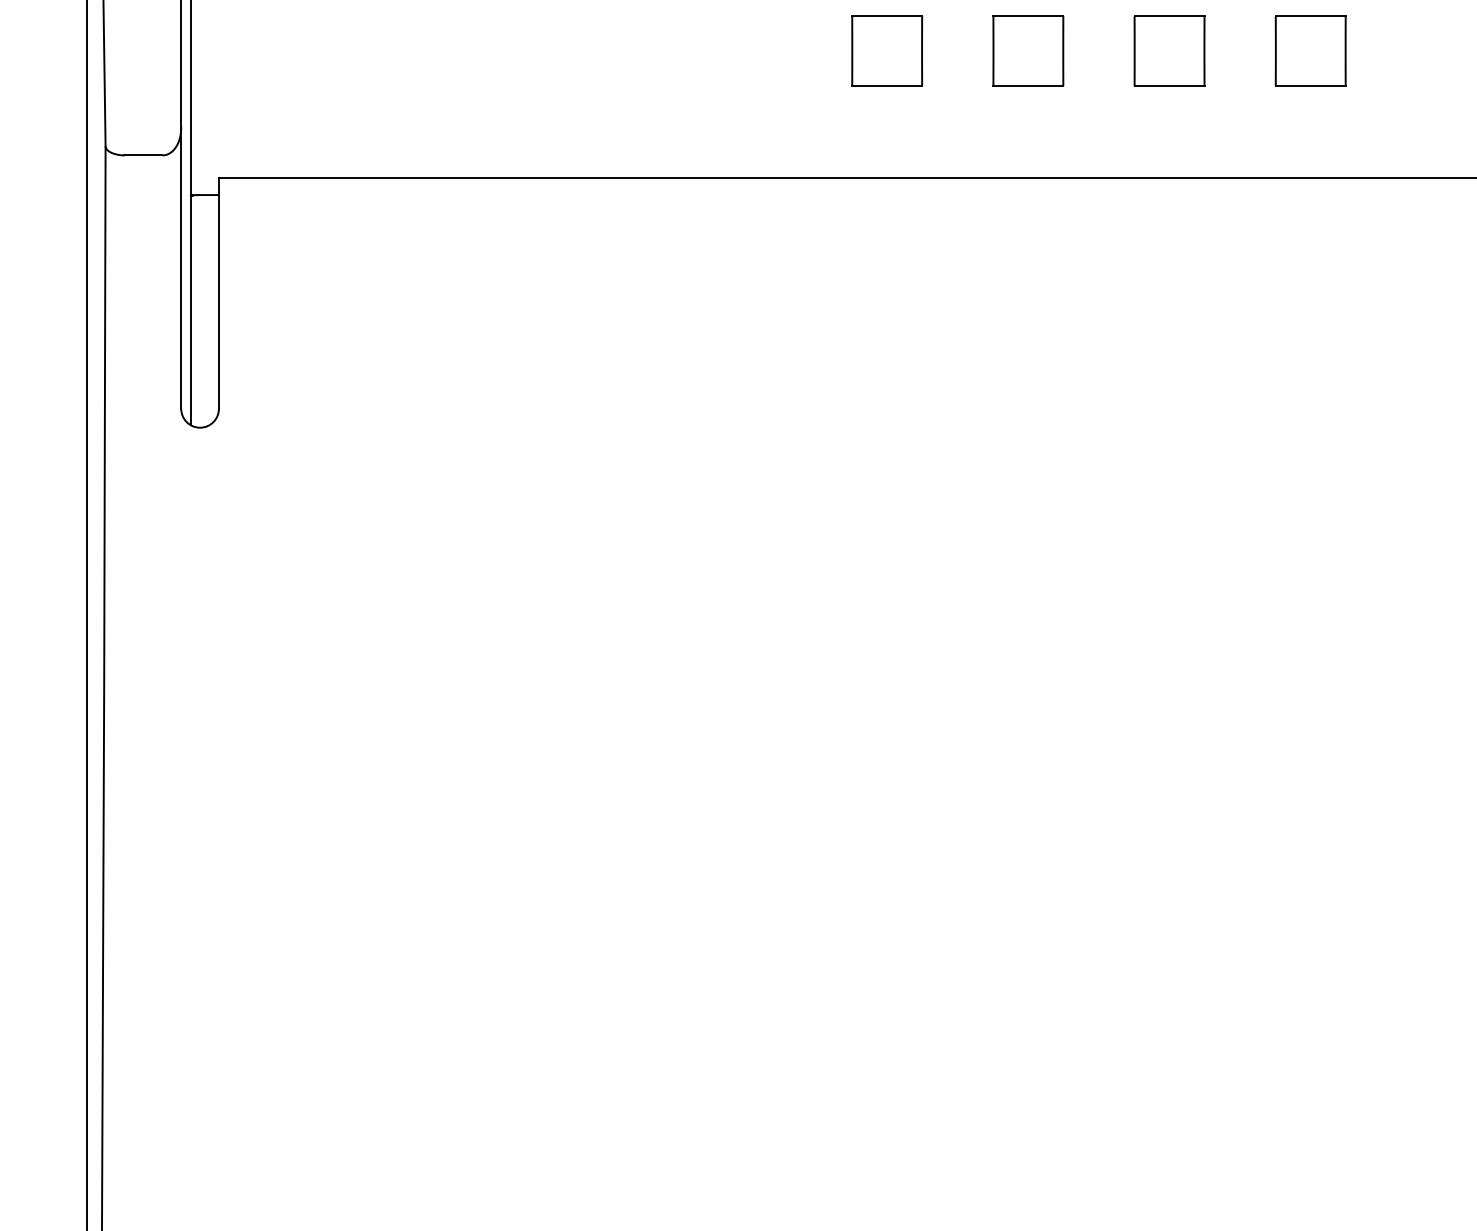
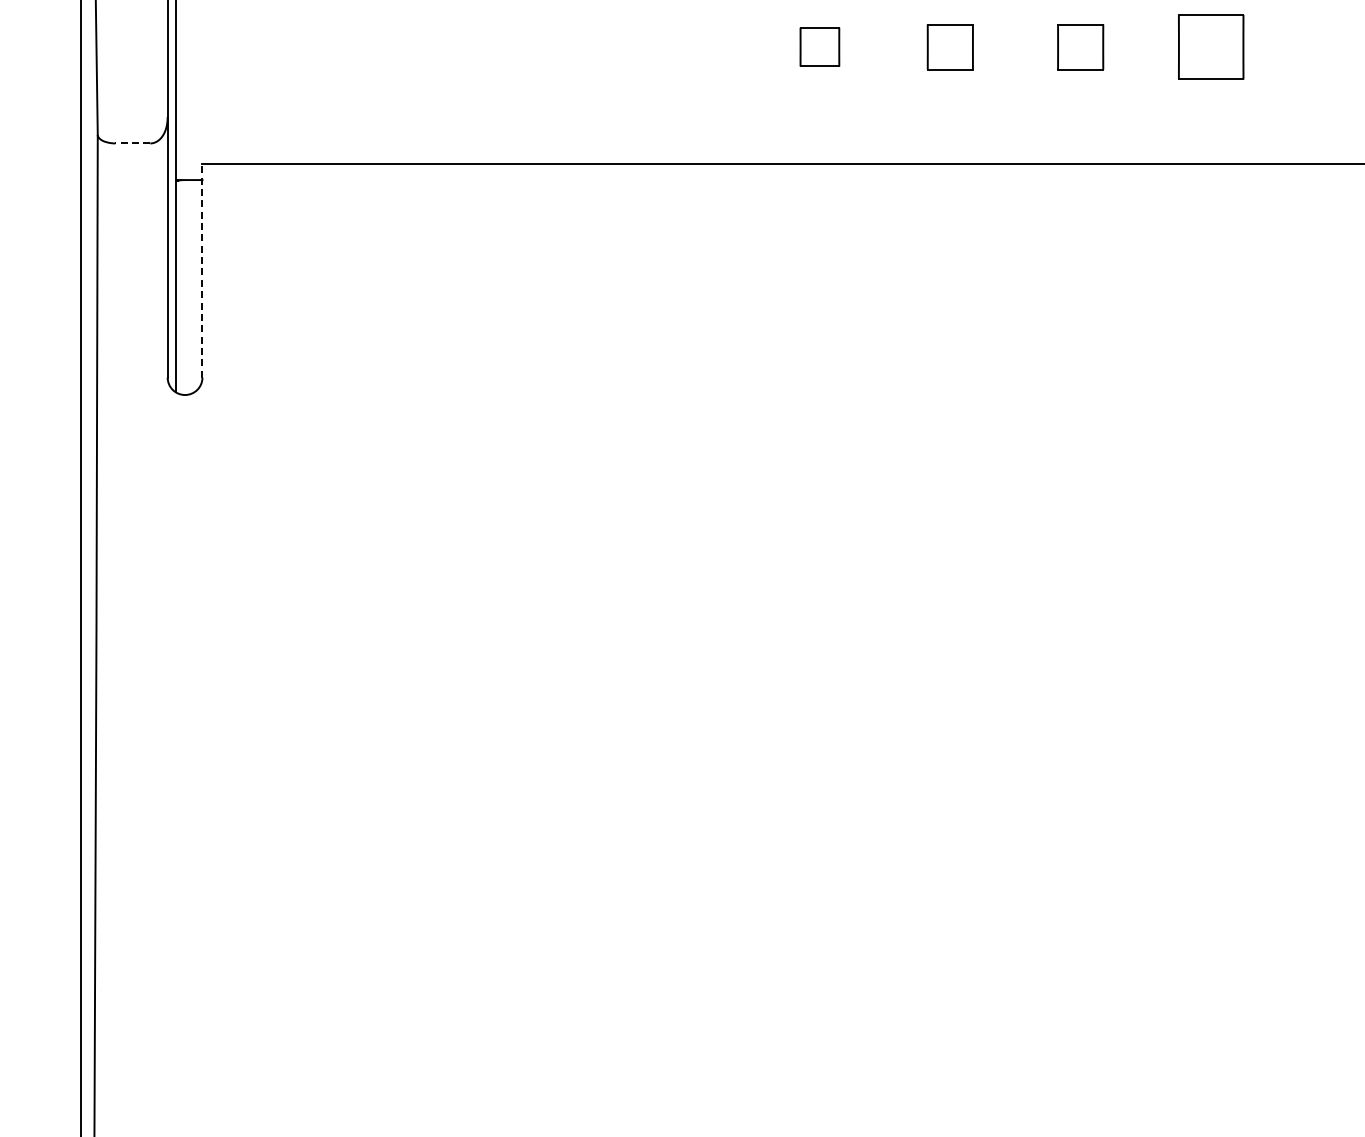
part: (886, 50) -> (819, 46), size x0.6
part: (1028, 50) -> (950, 46), size x0.7
part: (1169, 50) -> (1080, 46), size x0.7
line: (143, 155) -> (132, 143), solid -> dashed
line: (218, 292) -> (202, 270), solid -> dashed

